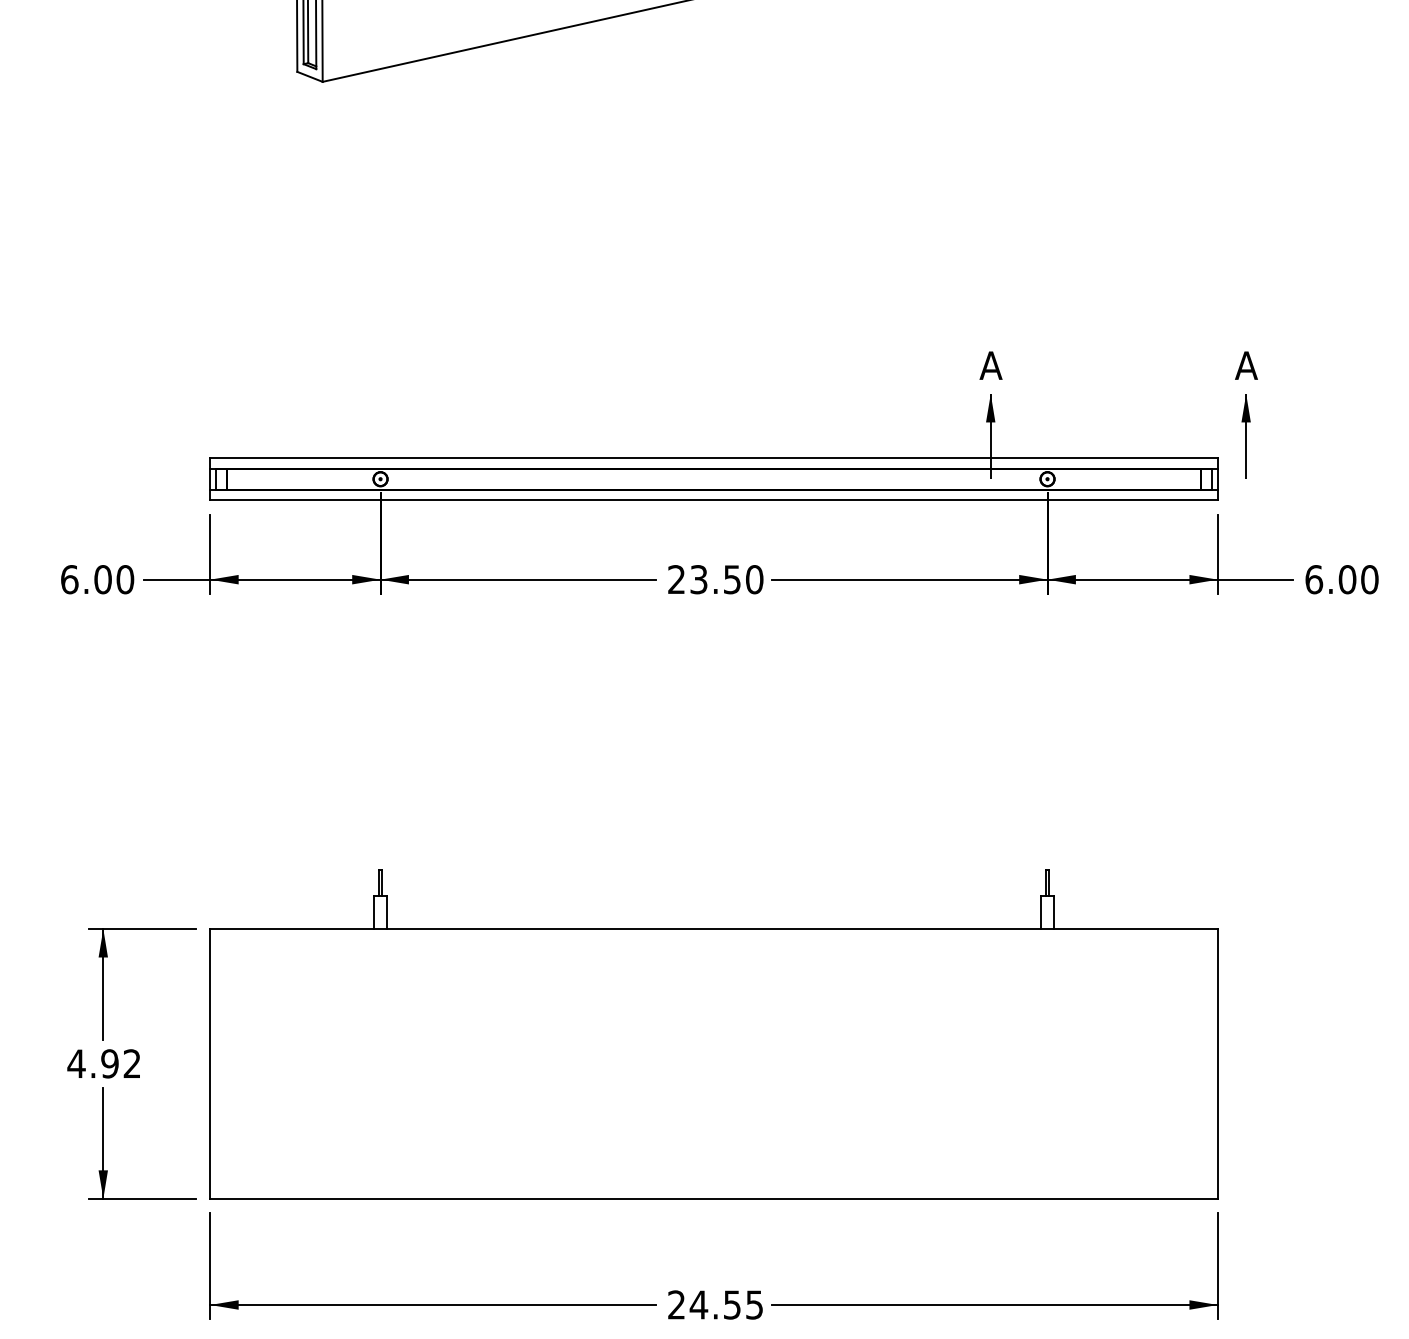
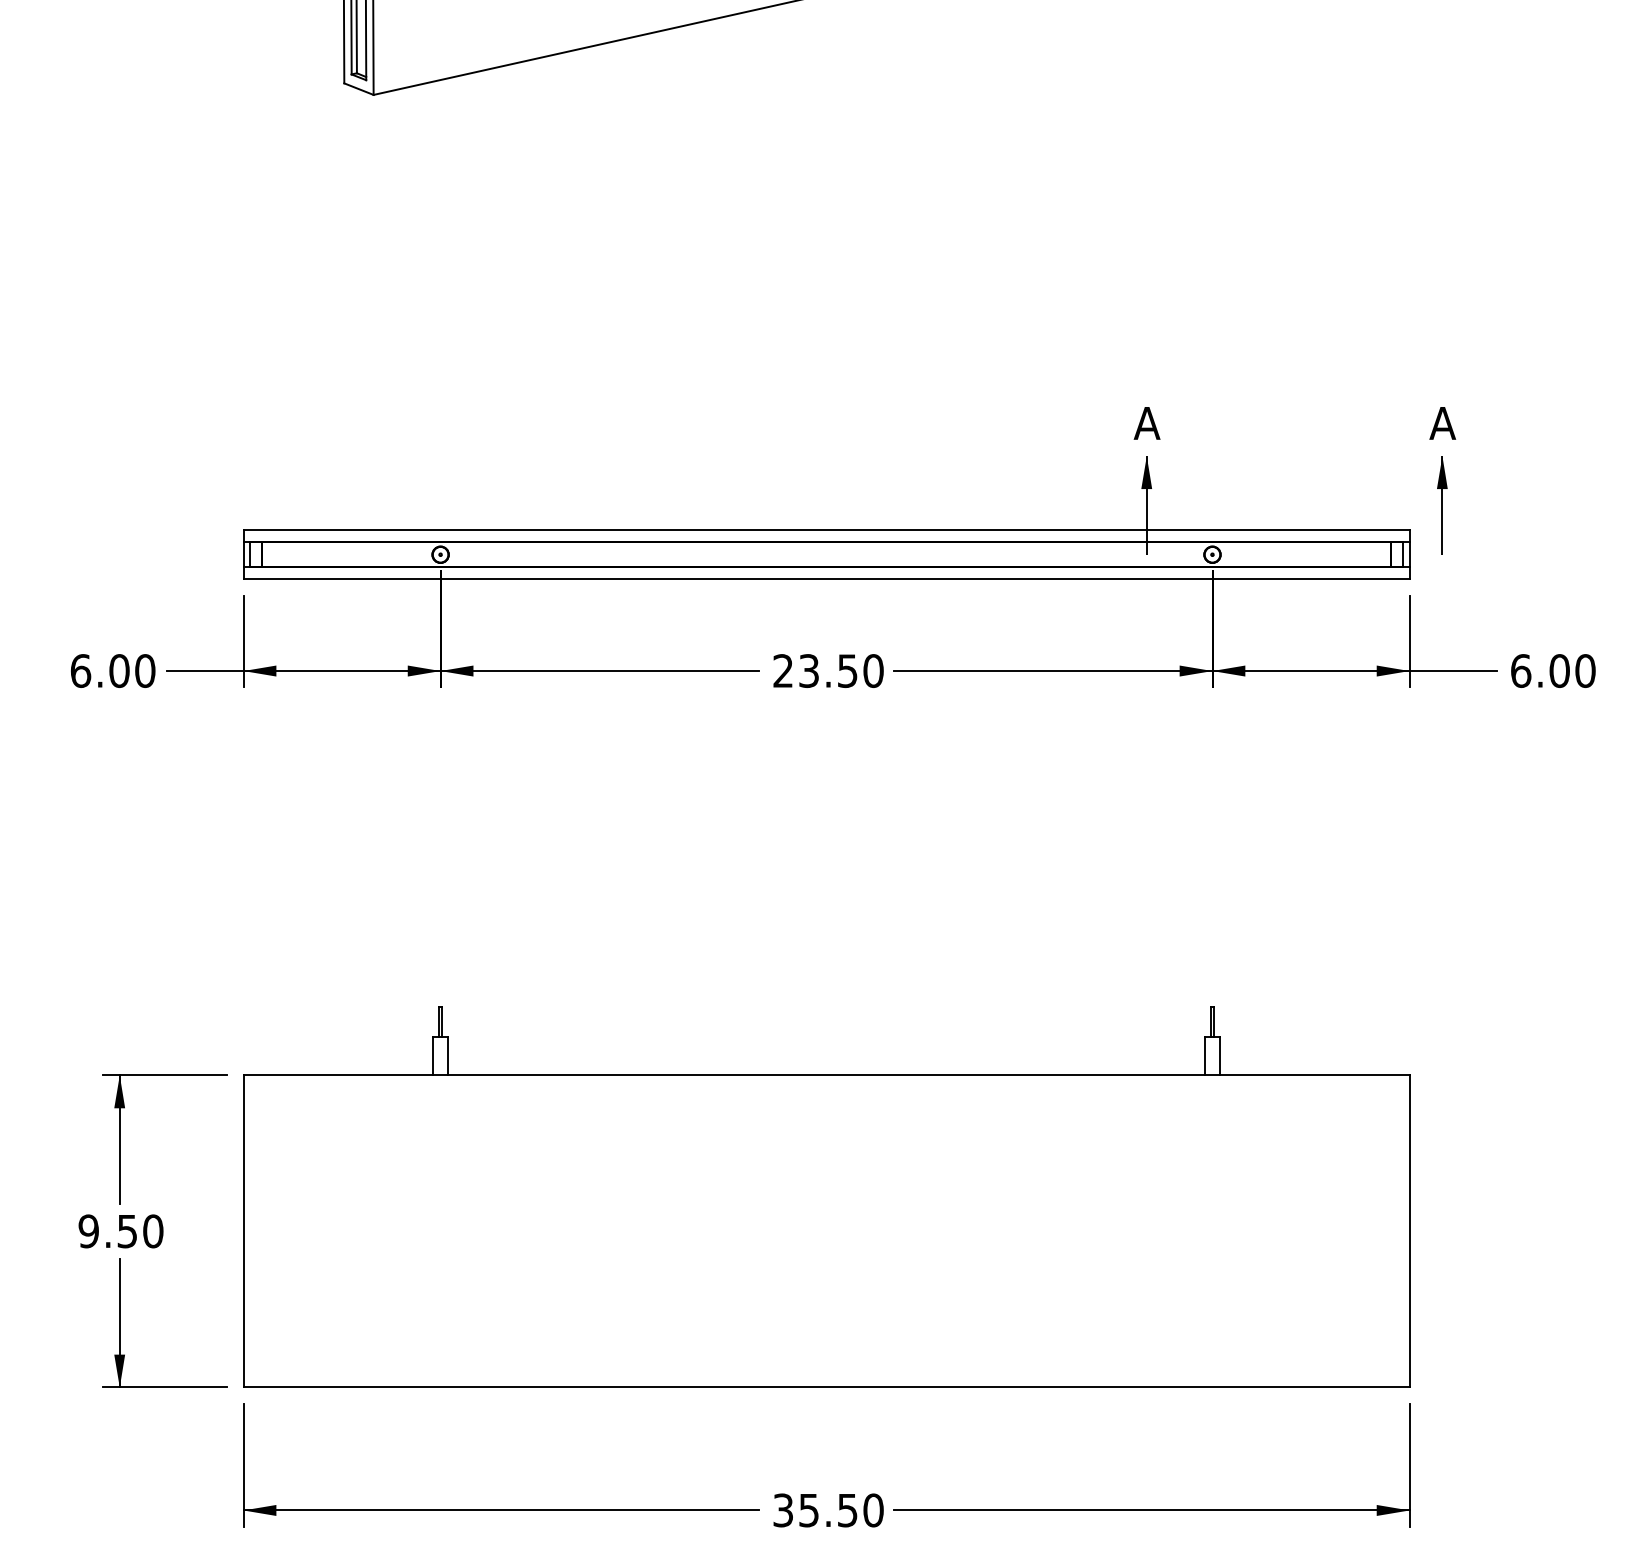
text: (104, 1063) -> (121, 1230), 4.92 -> 9.50
text: (715, 1304) -> (828, 1509), 24.55 -> 35.50

